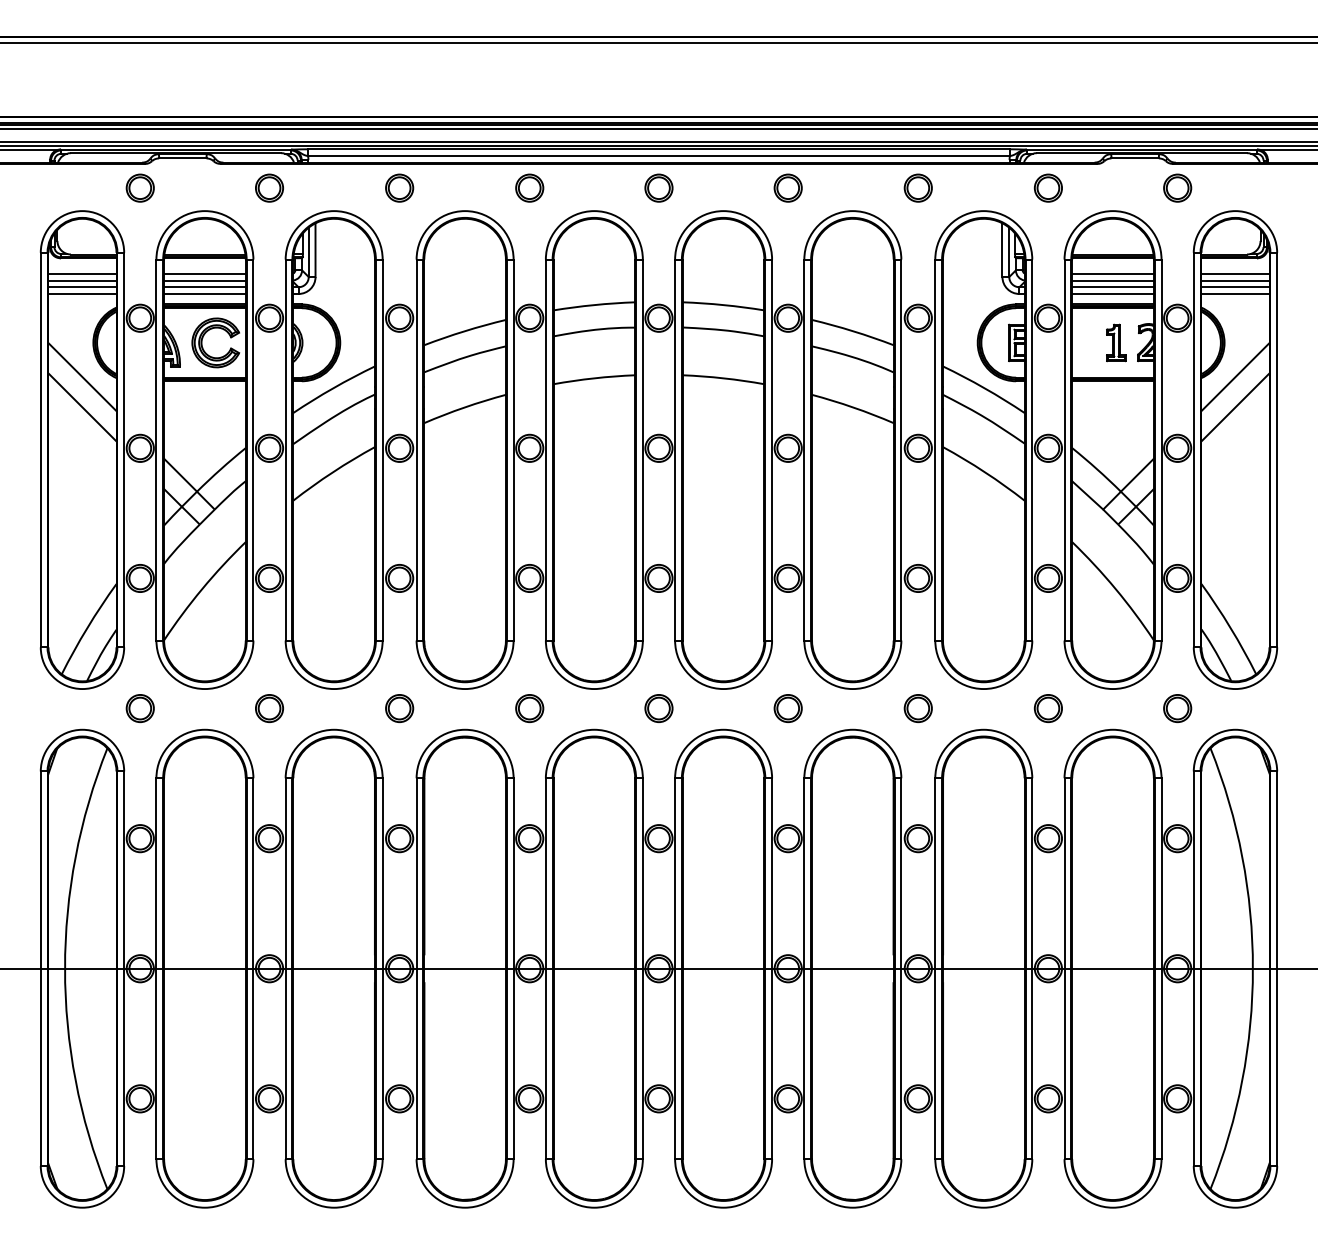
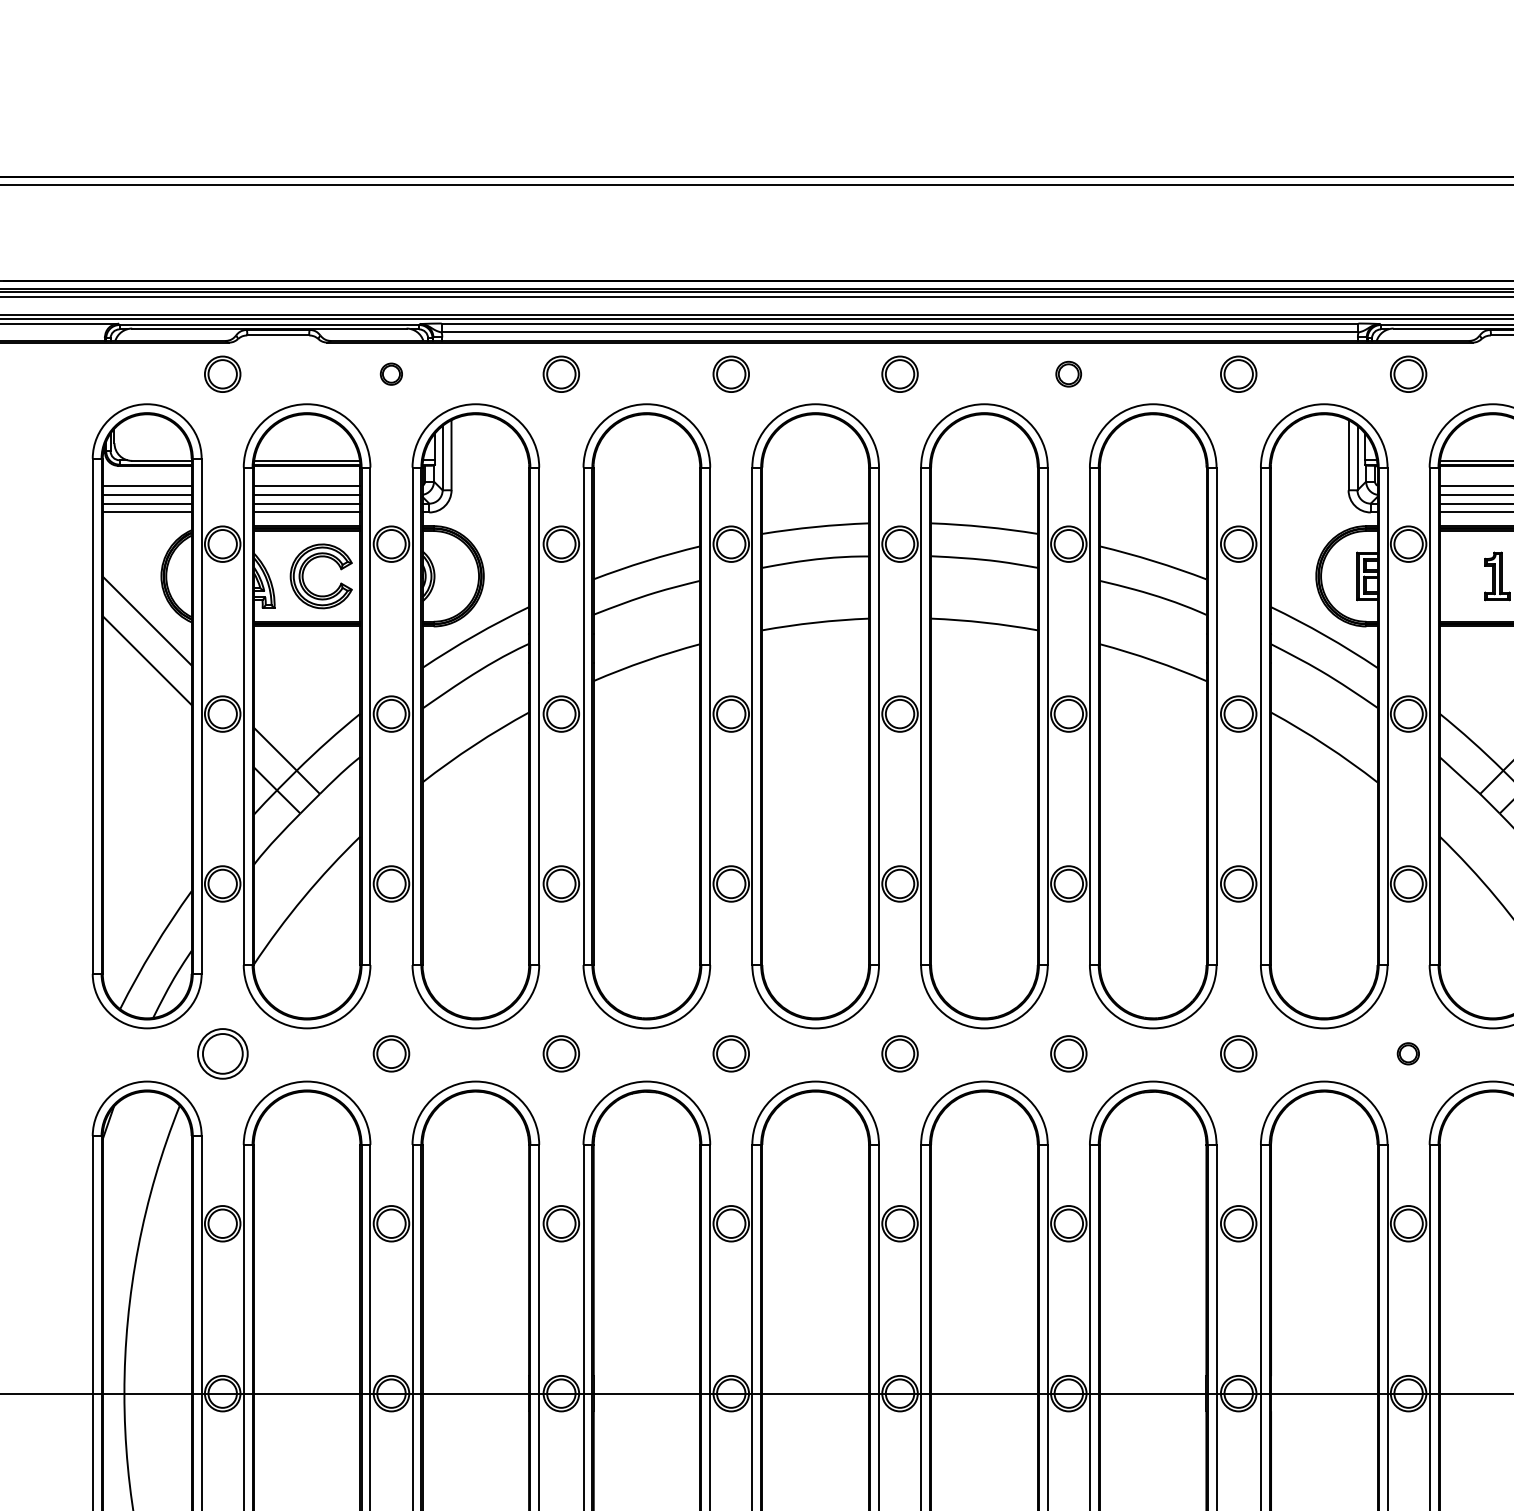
part: (269, 187) -> (391, 373), size x0.6
part: (787, 187) -> (1067, 373), size x0.7
part: (139, 708) -> (221, 1053), size x1.4
part: (1047, 708) -> (1407, 1053), size x0.6

